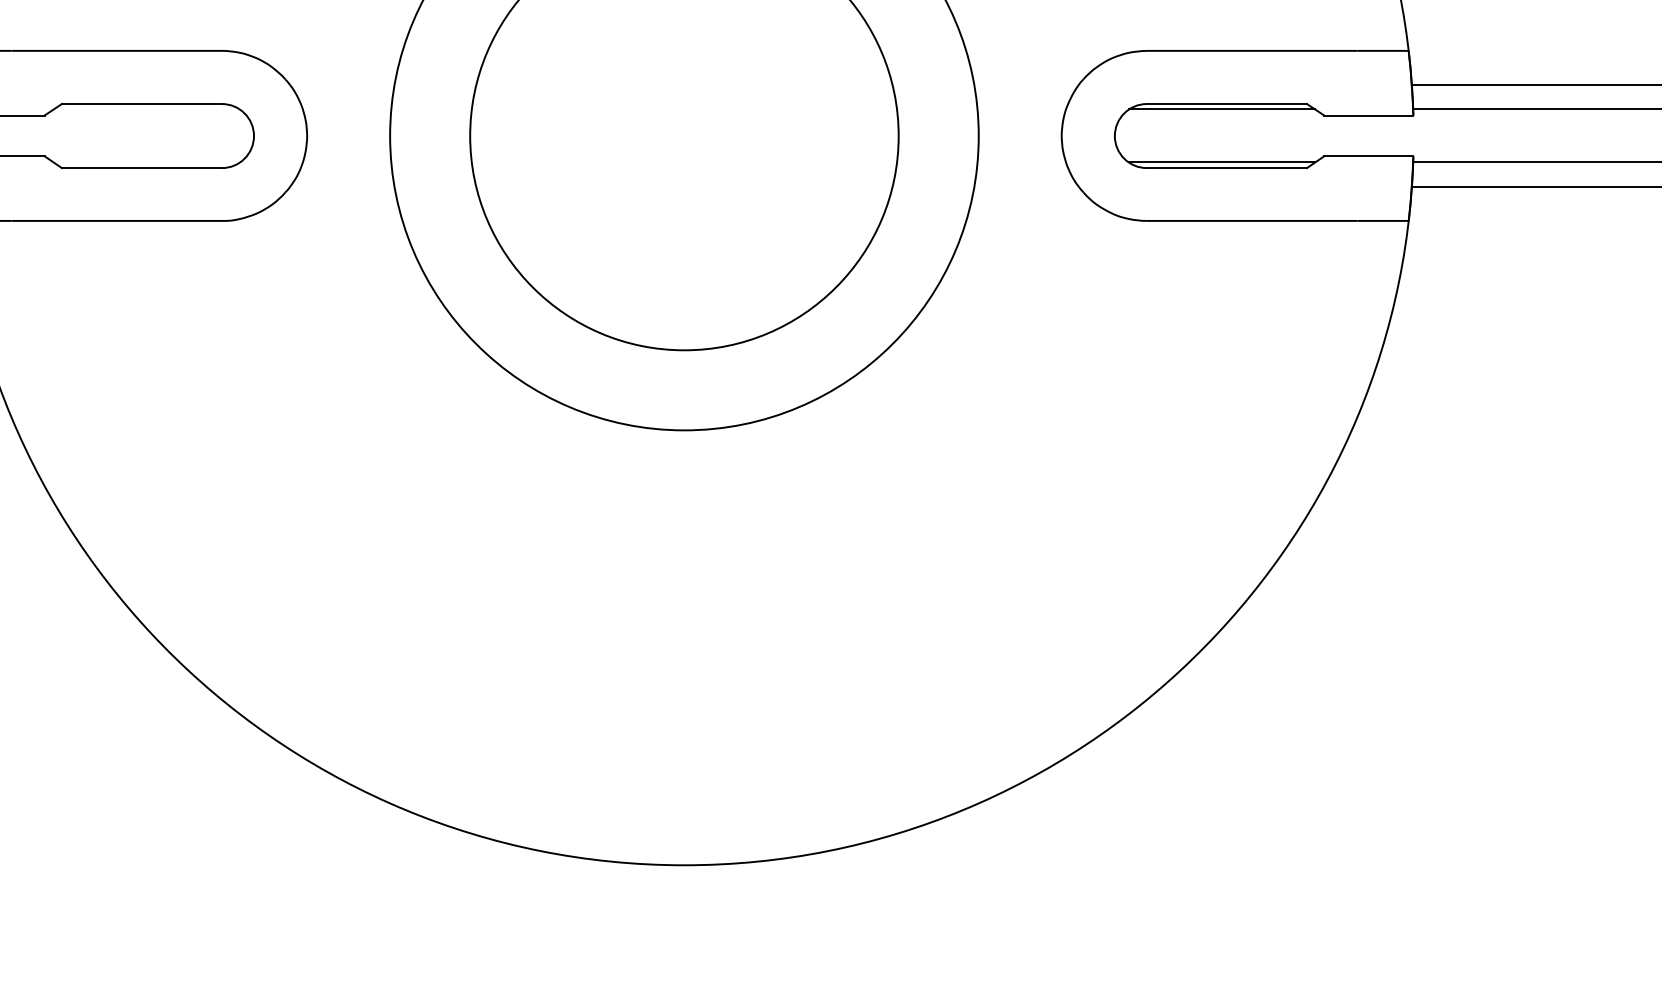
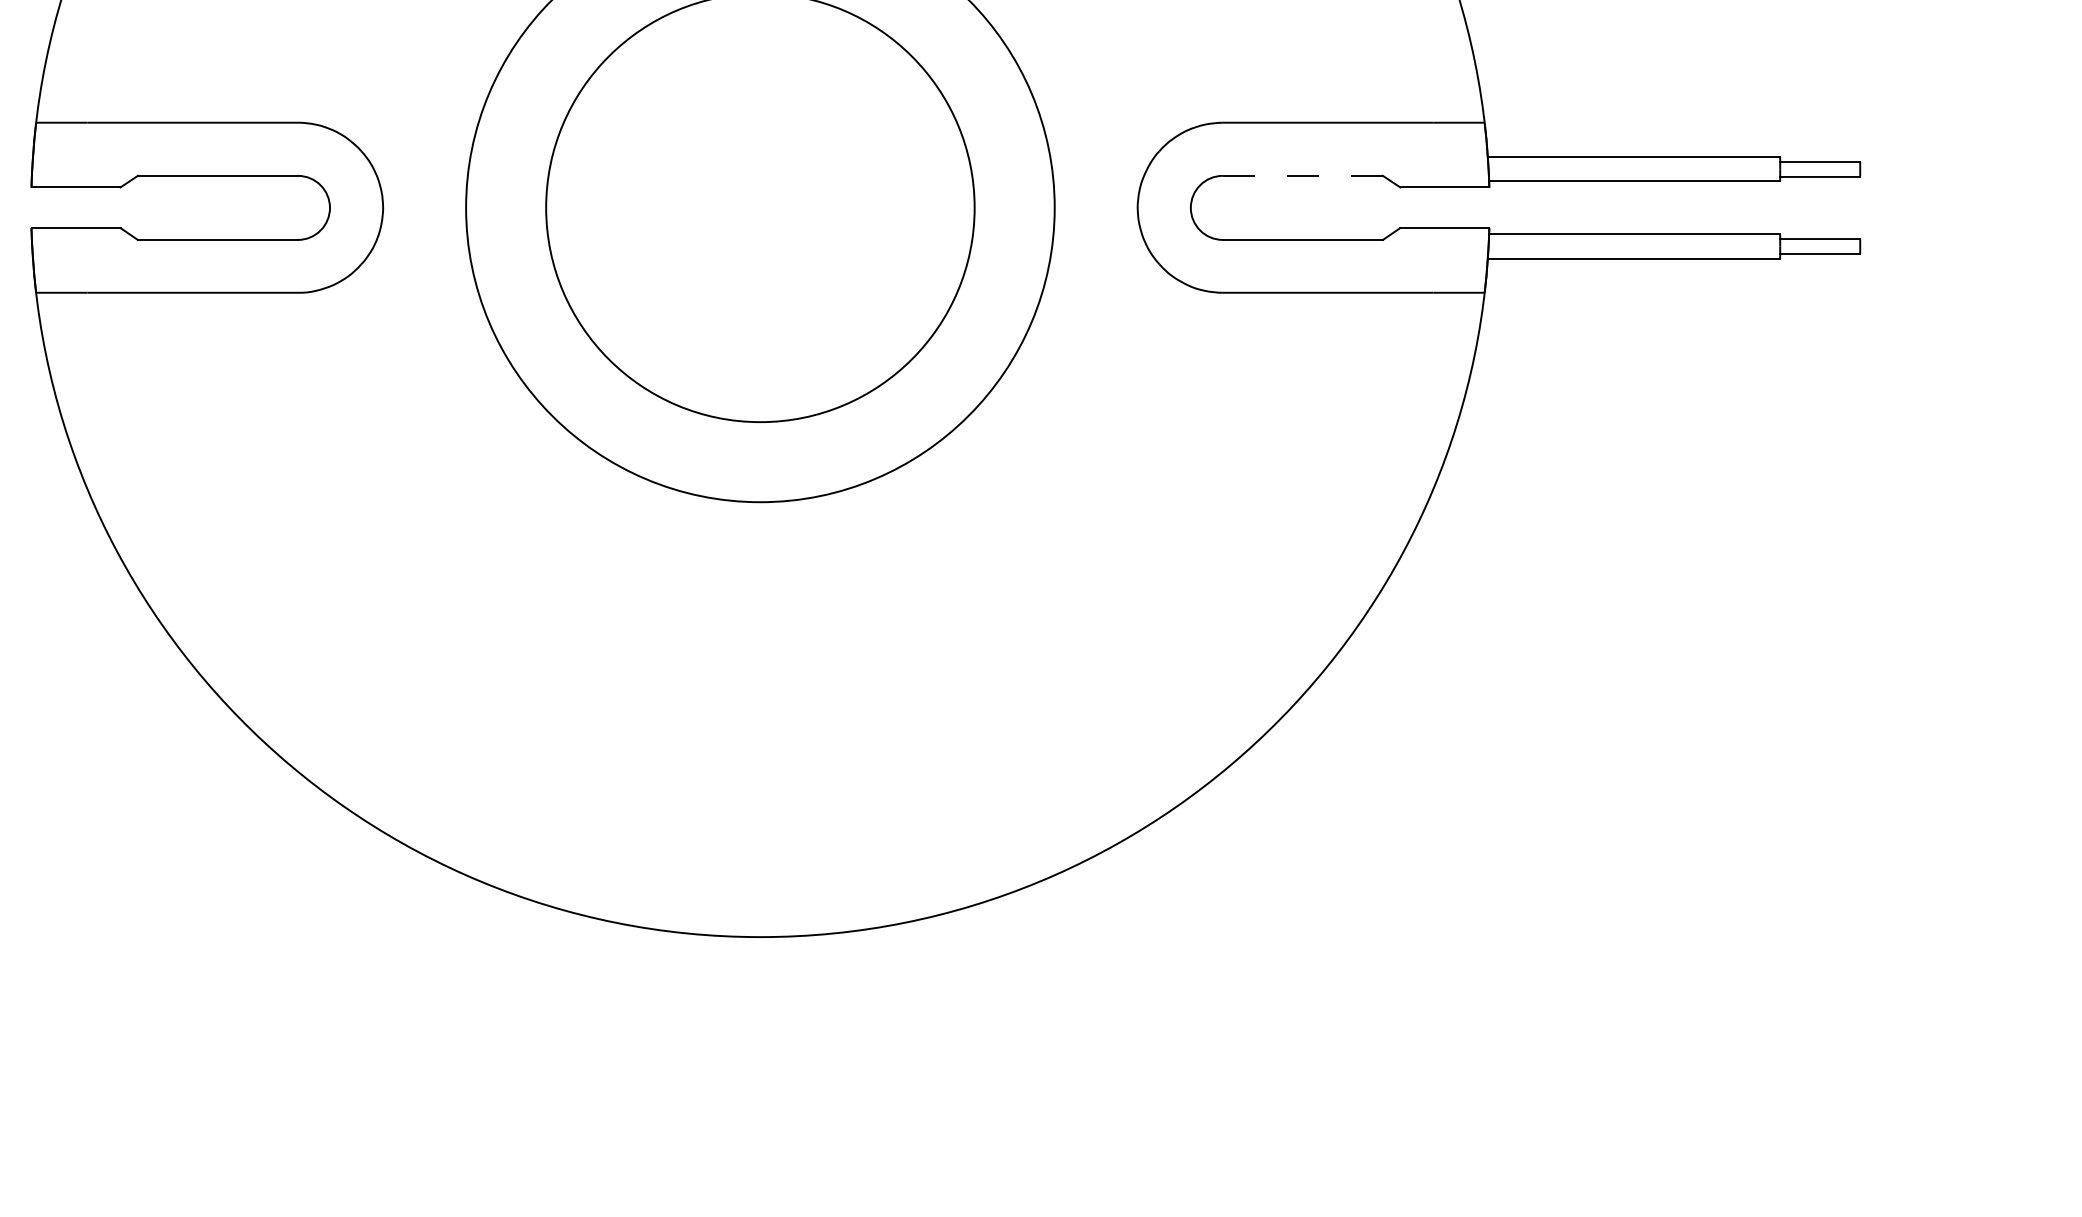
line: (1226, 103) -> (1302, 175), solid -> dashed
line: (1221, 109) -> (1297, 181), removed
line: (1221, 162) -> (1297, 234), removed

